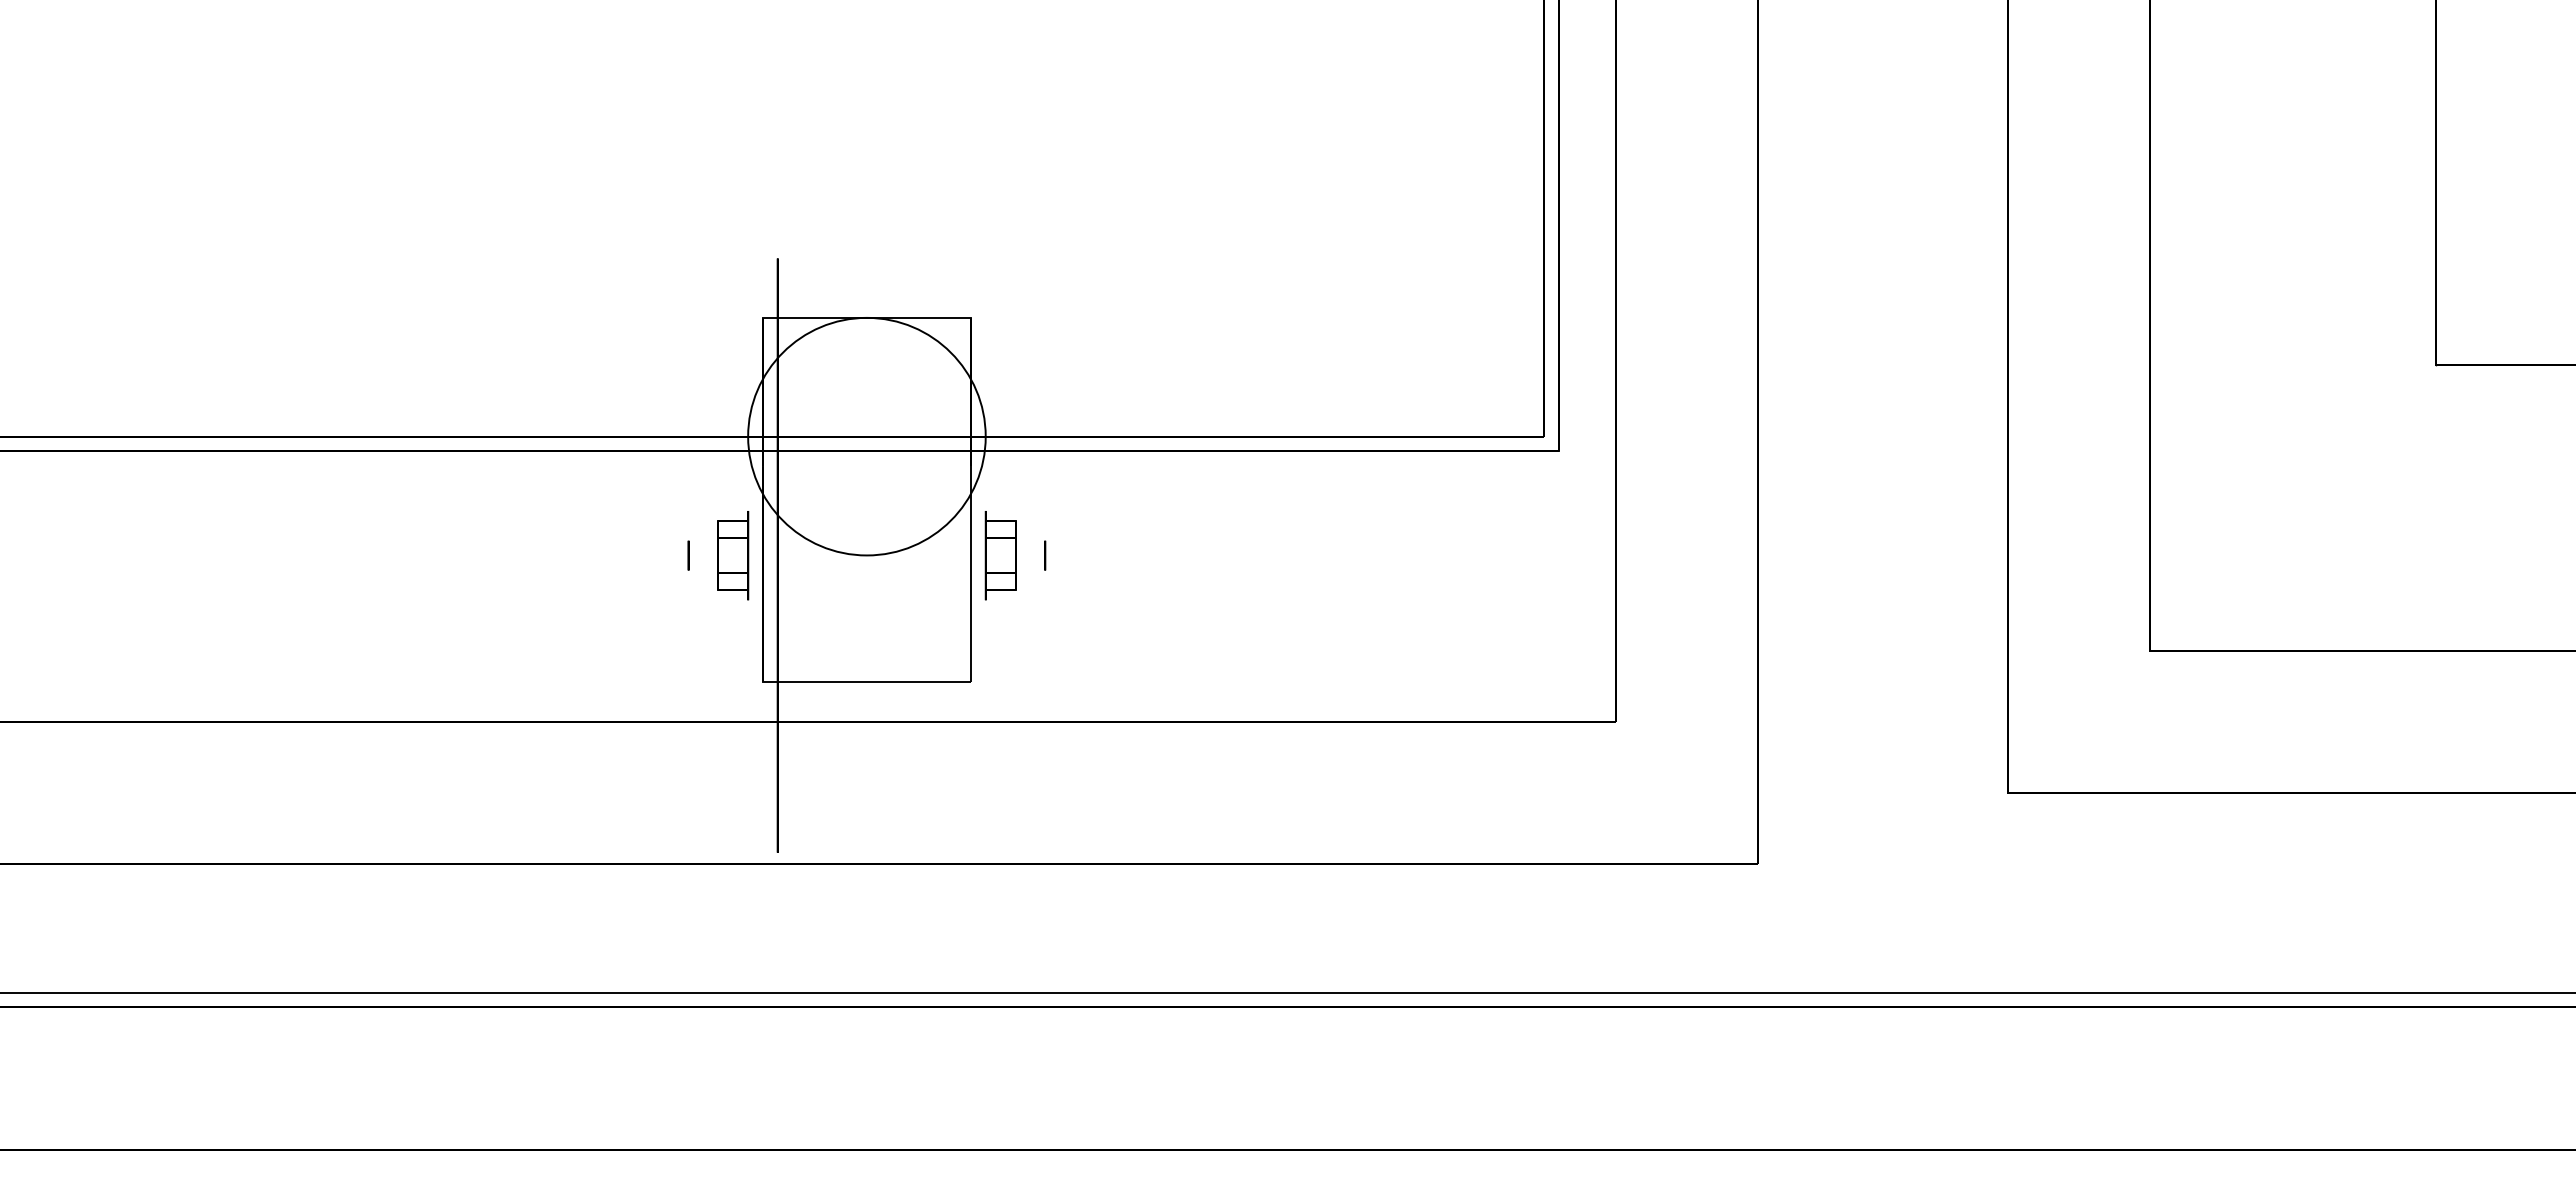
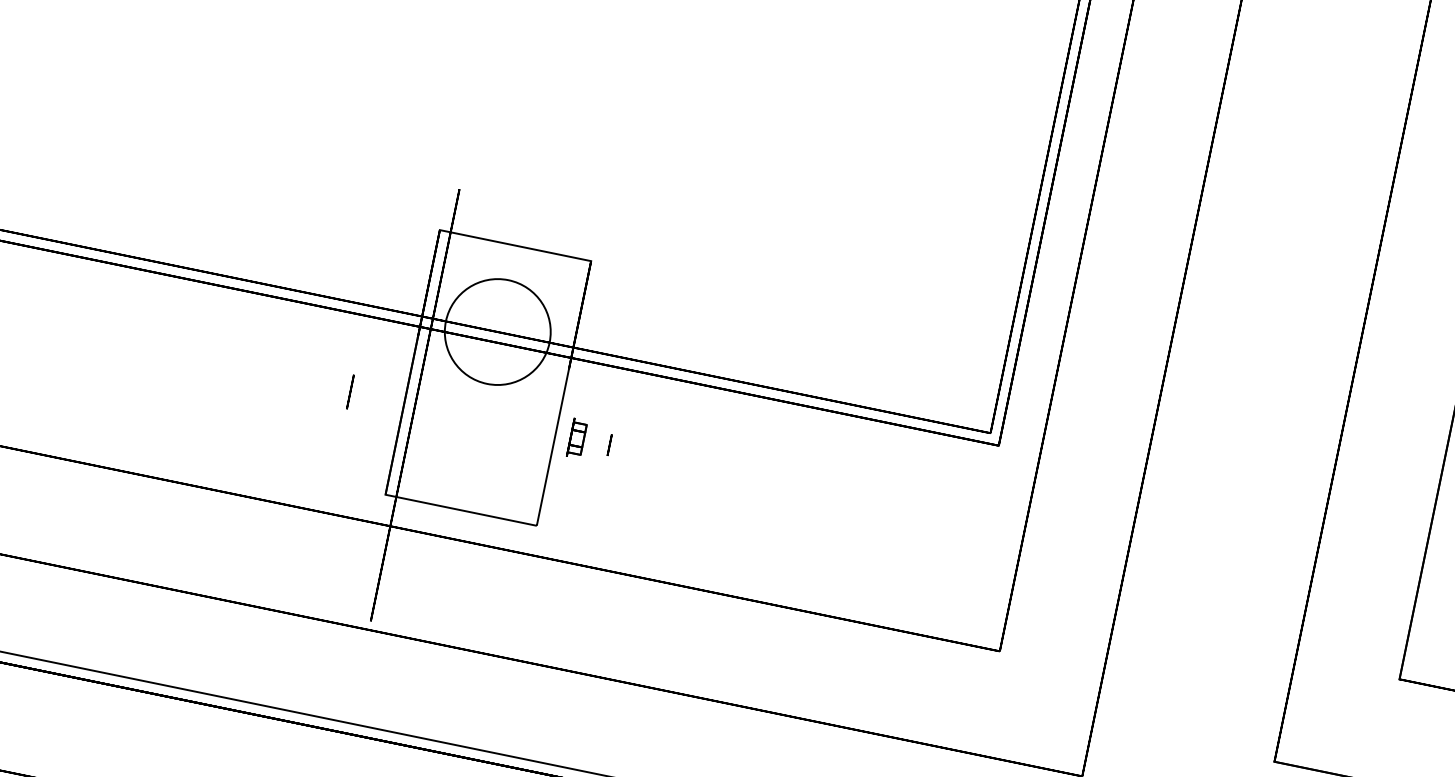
circle: (866, 436) -> (497, 331), size x0.6
circle: (688, 555) -> (350, 391), size x1.6
part: (733, 555) -> (382, 398), removed
part: (1000, 555) -> (577, 438), size x0.6

